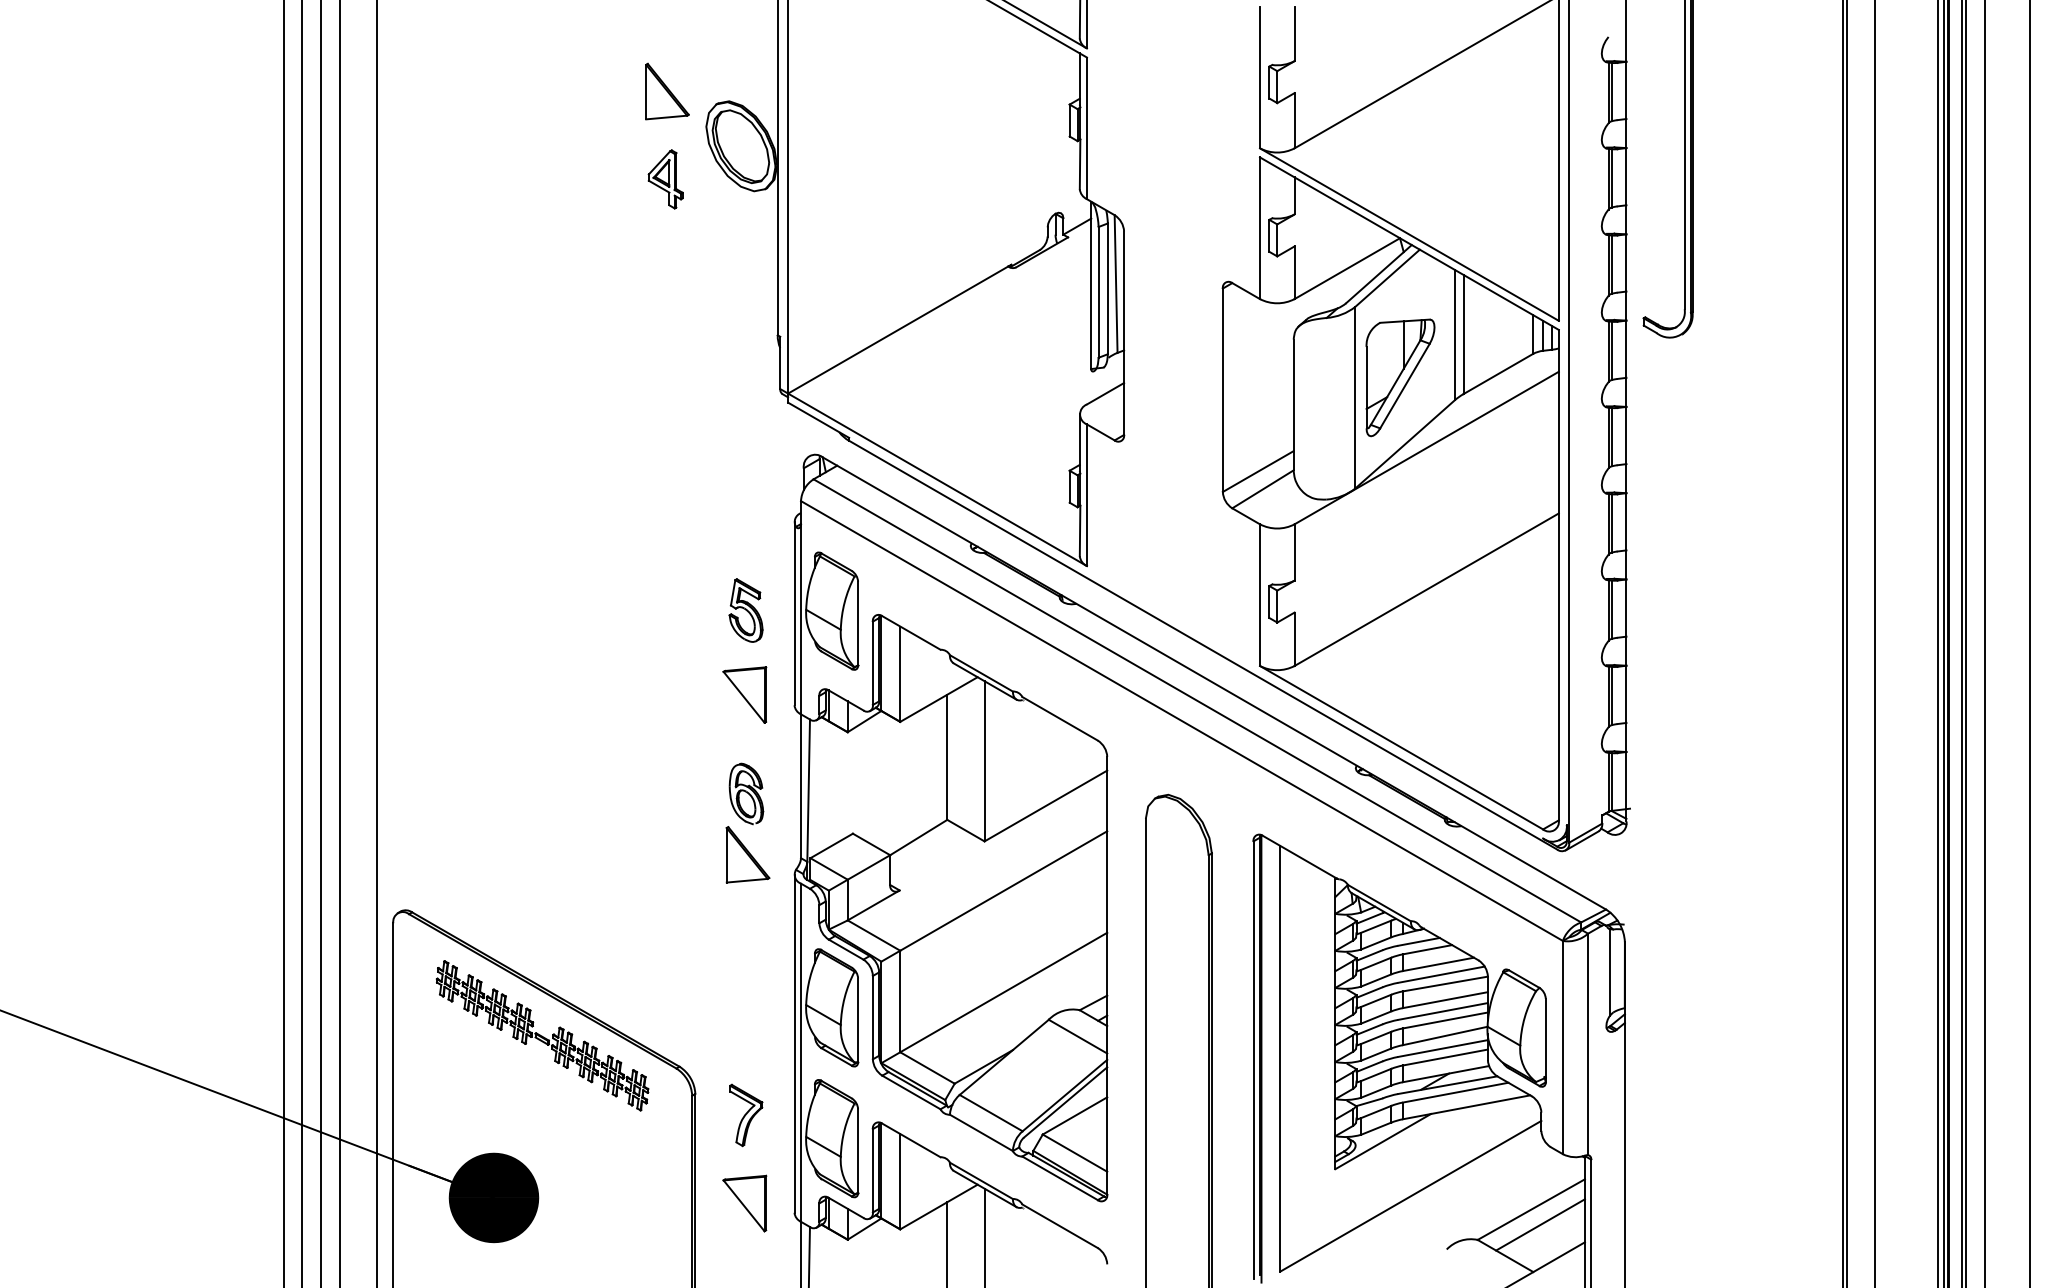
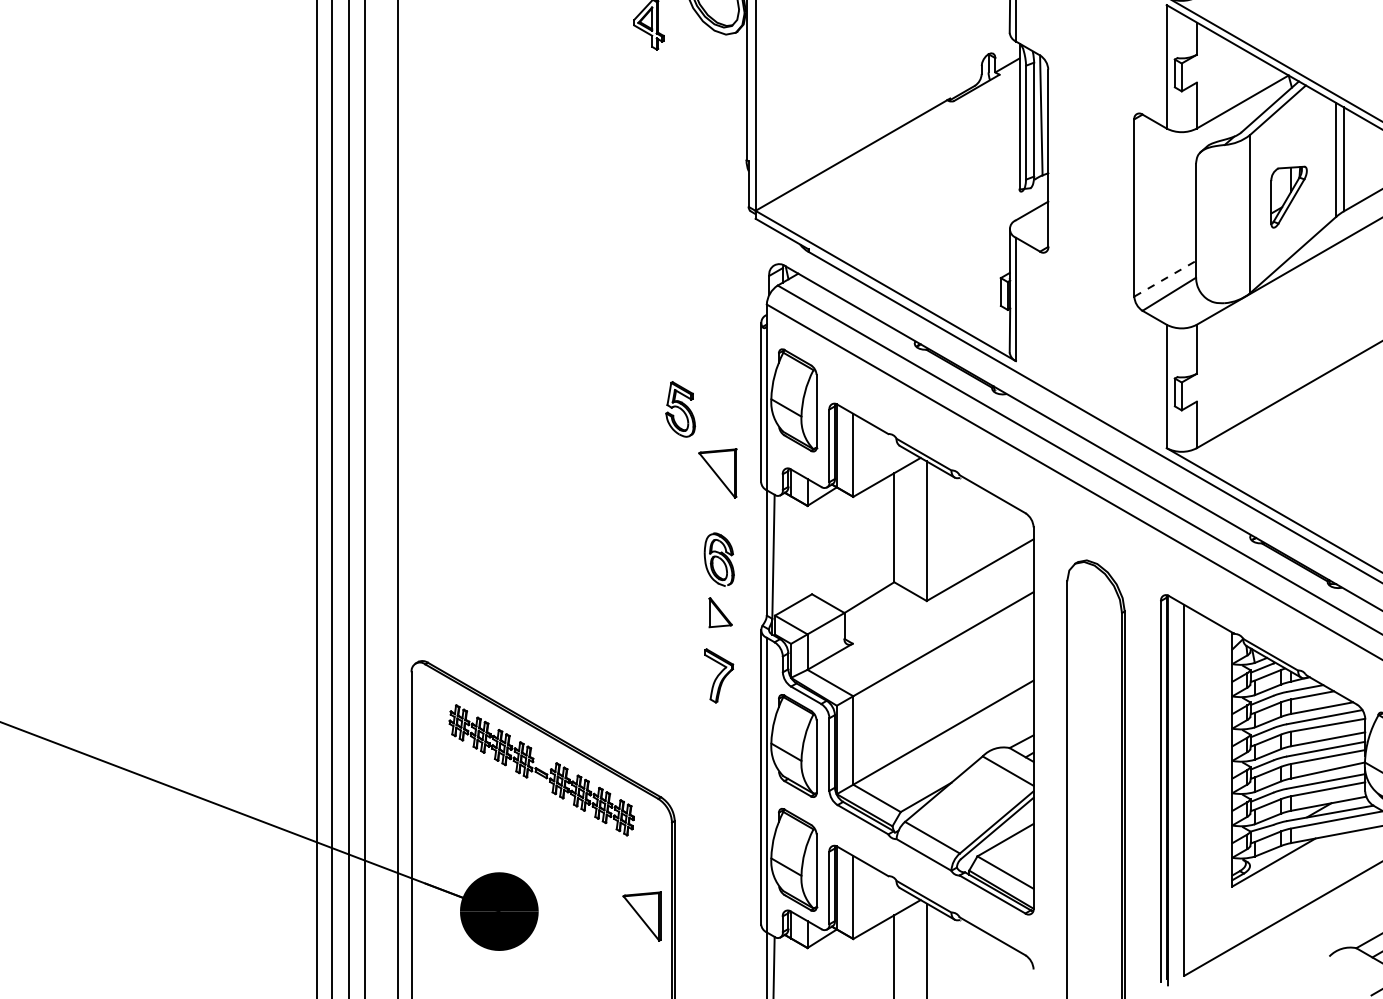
part: (1400, 377) -> (1289, 196), size x0.6
line: (1258, 471) -> (1165, 278), solid -> dashed
part: (745, 610) -> (680, 409), moved
part: (747, 854) -> (720, 612), size x0.6
part: (746, 1115) -> (719, 676), moved
part: (744, 1203) -> (641, 916), moved

